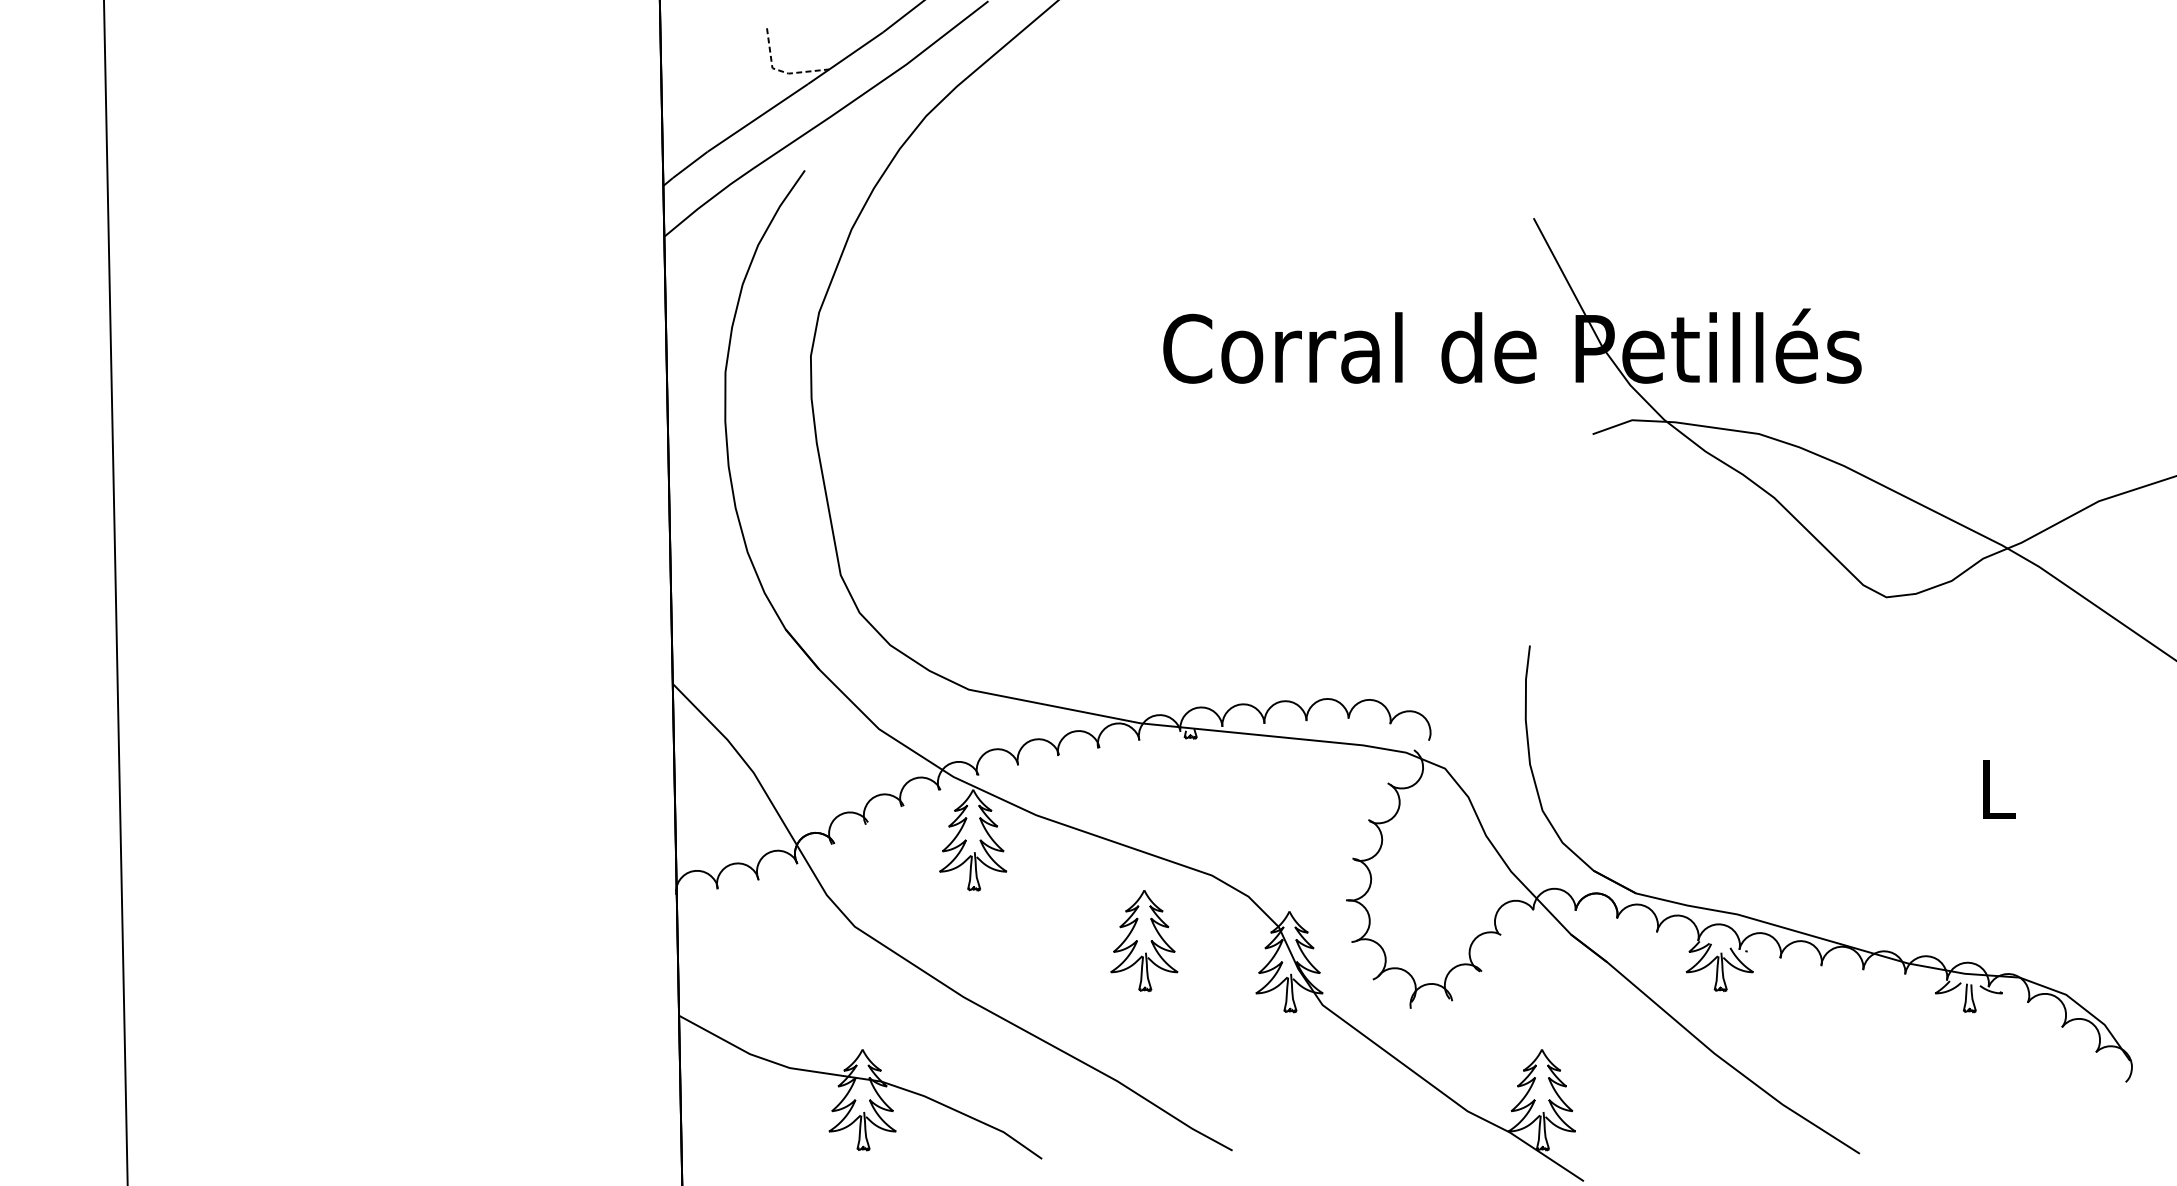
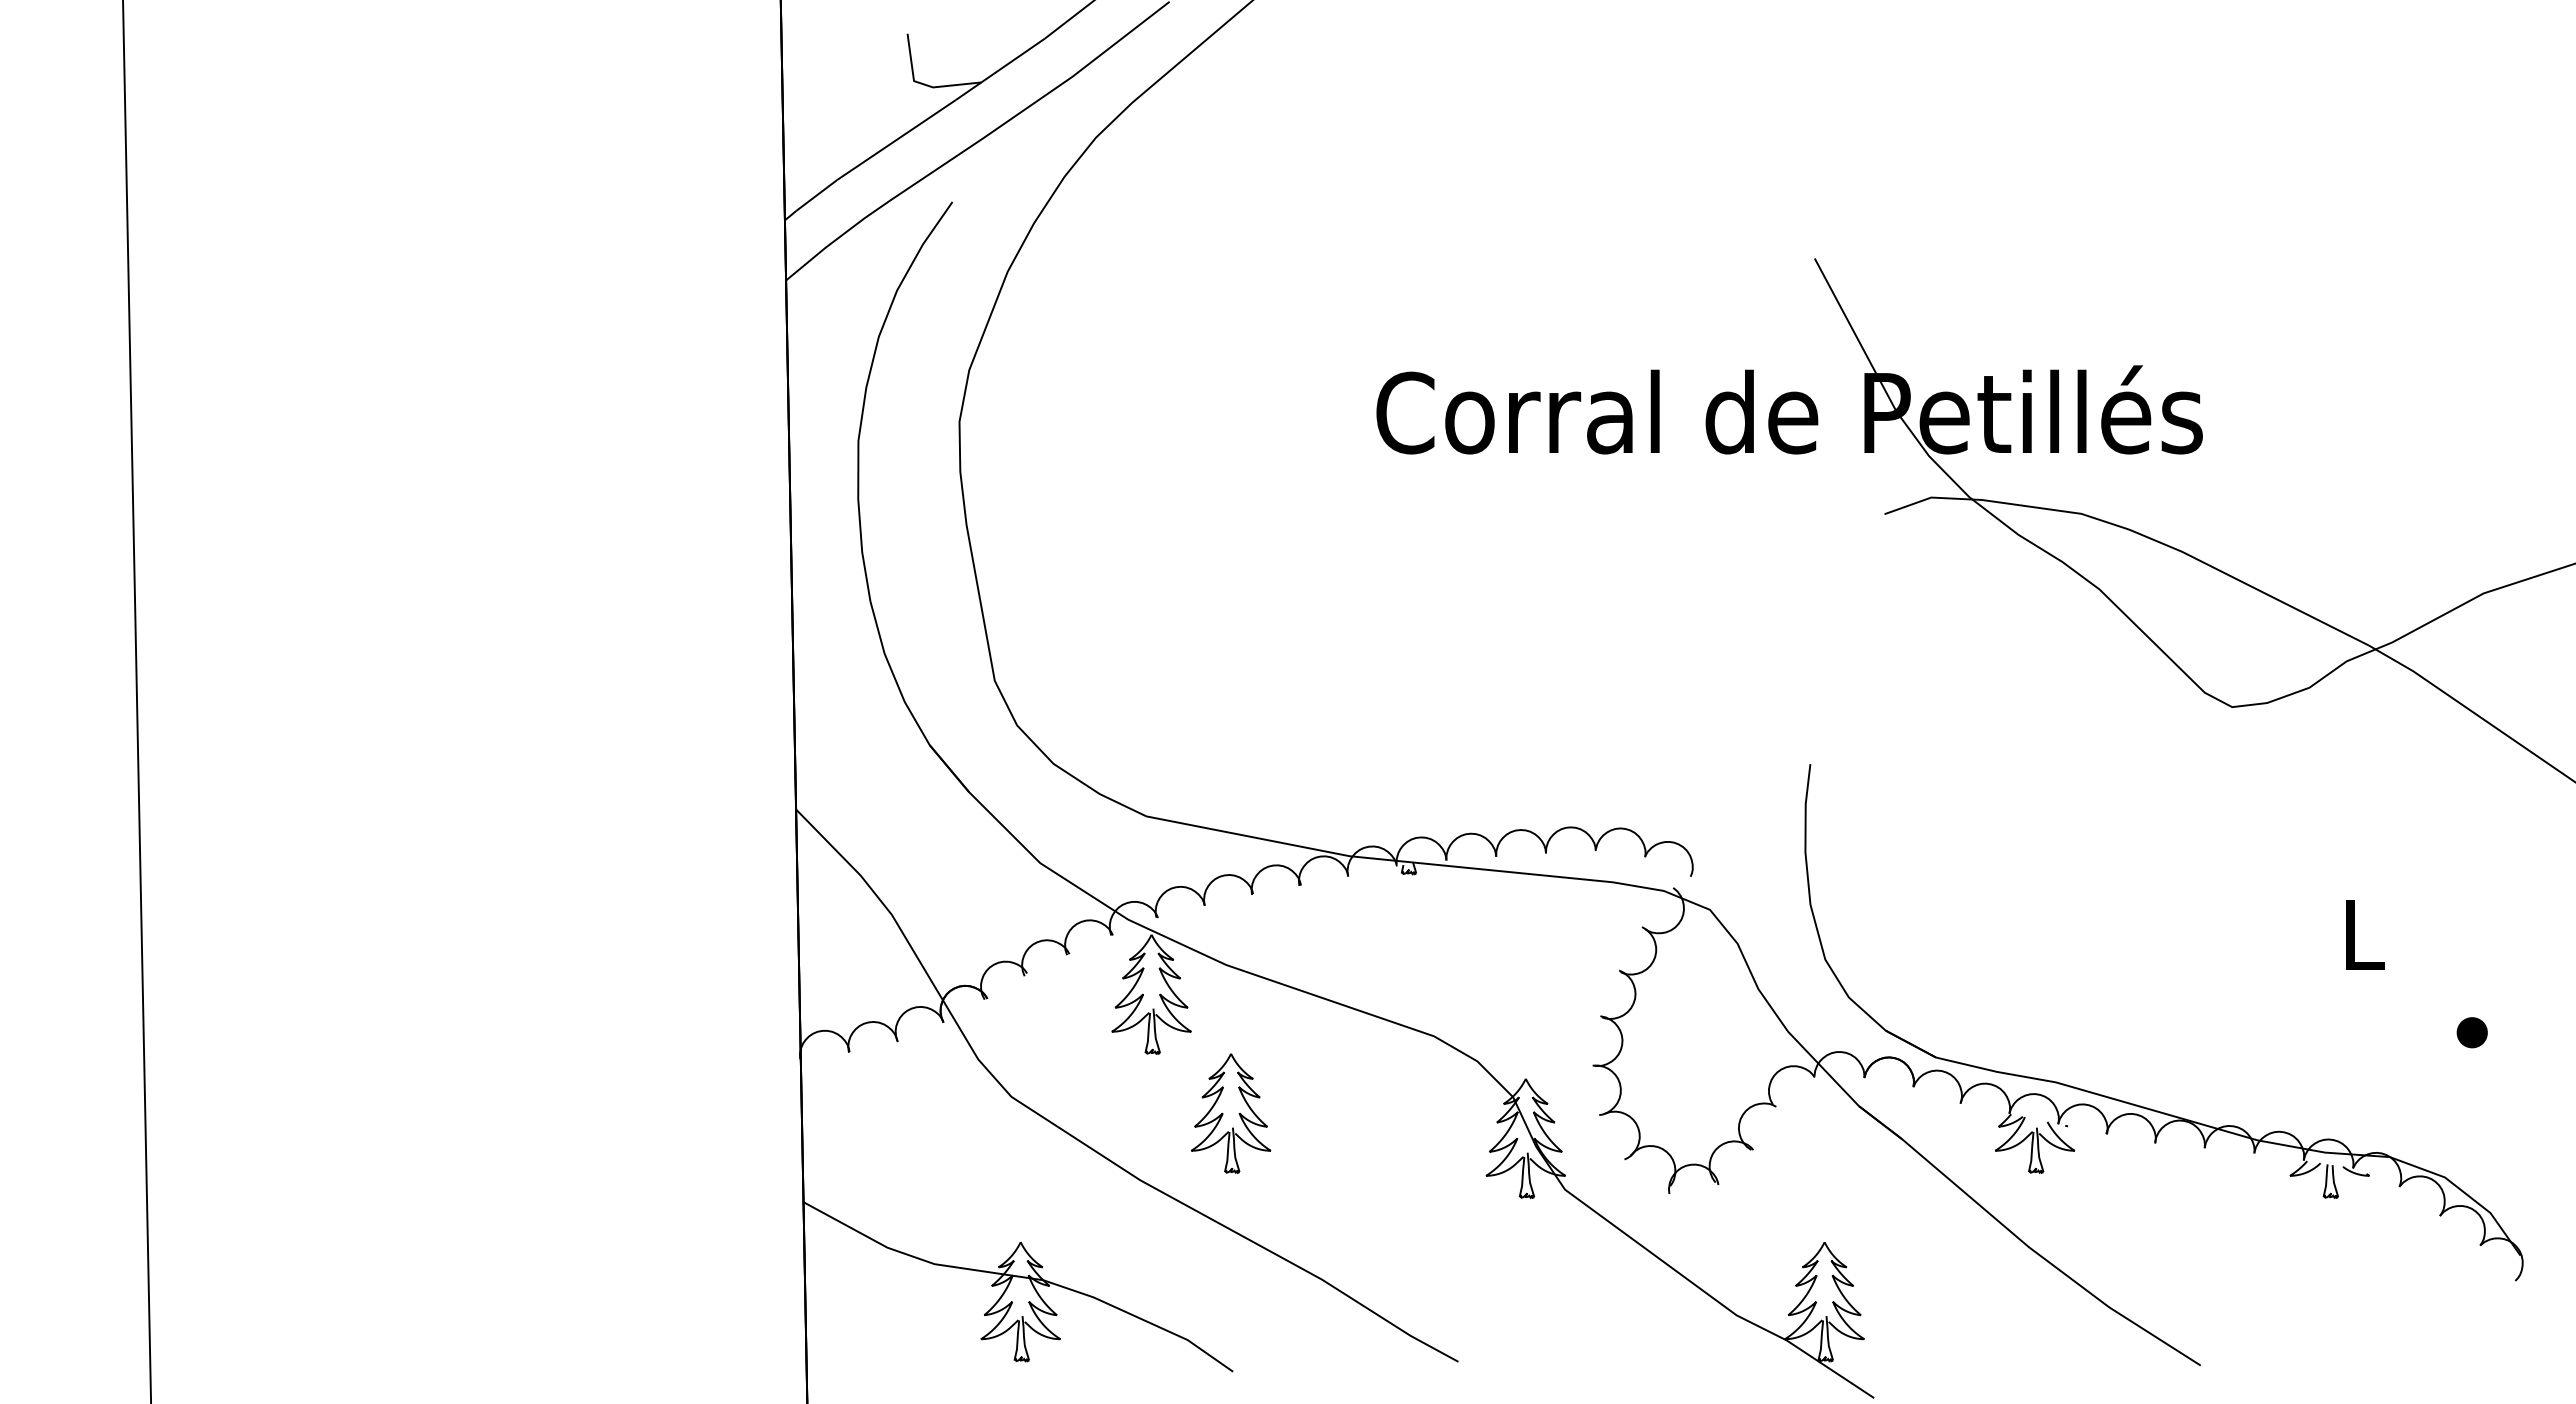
line: (781, 71) -> (924, 84), dashed -> solid
part: (2088, 872) -> (2471, 1032), added
part: (1144, 940) -> (1231, 1113), moved

